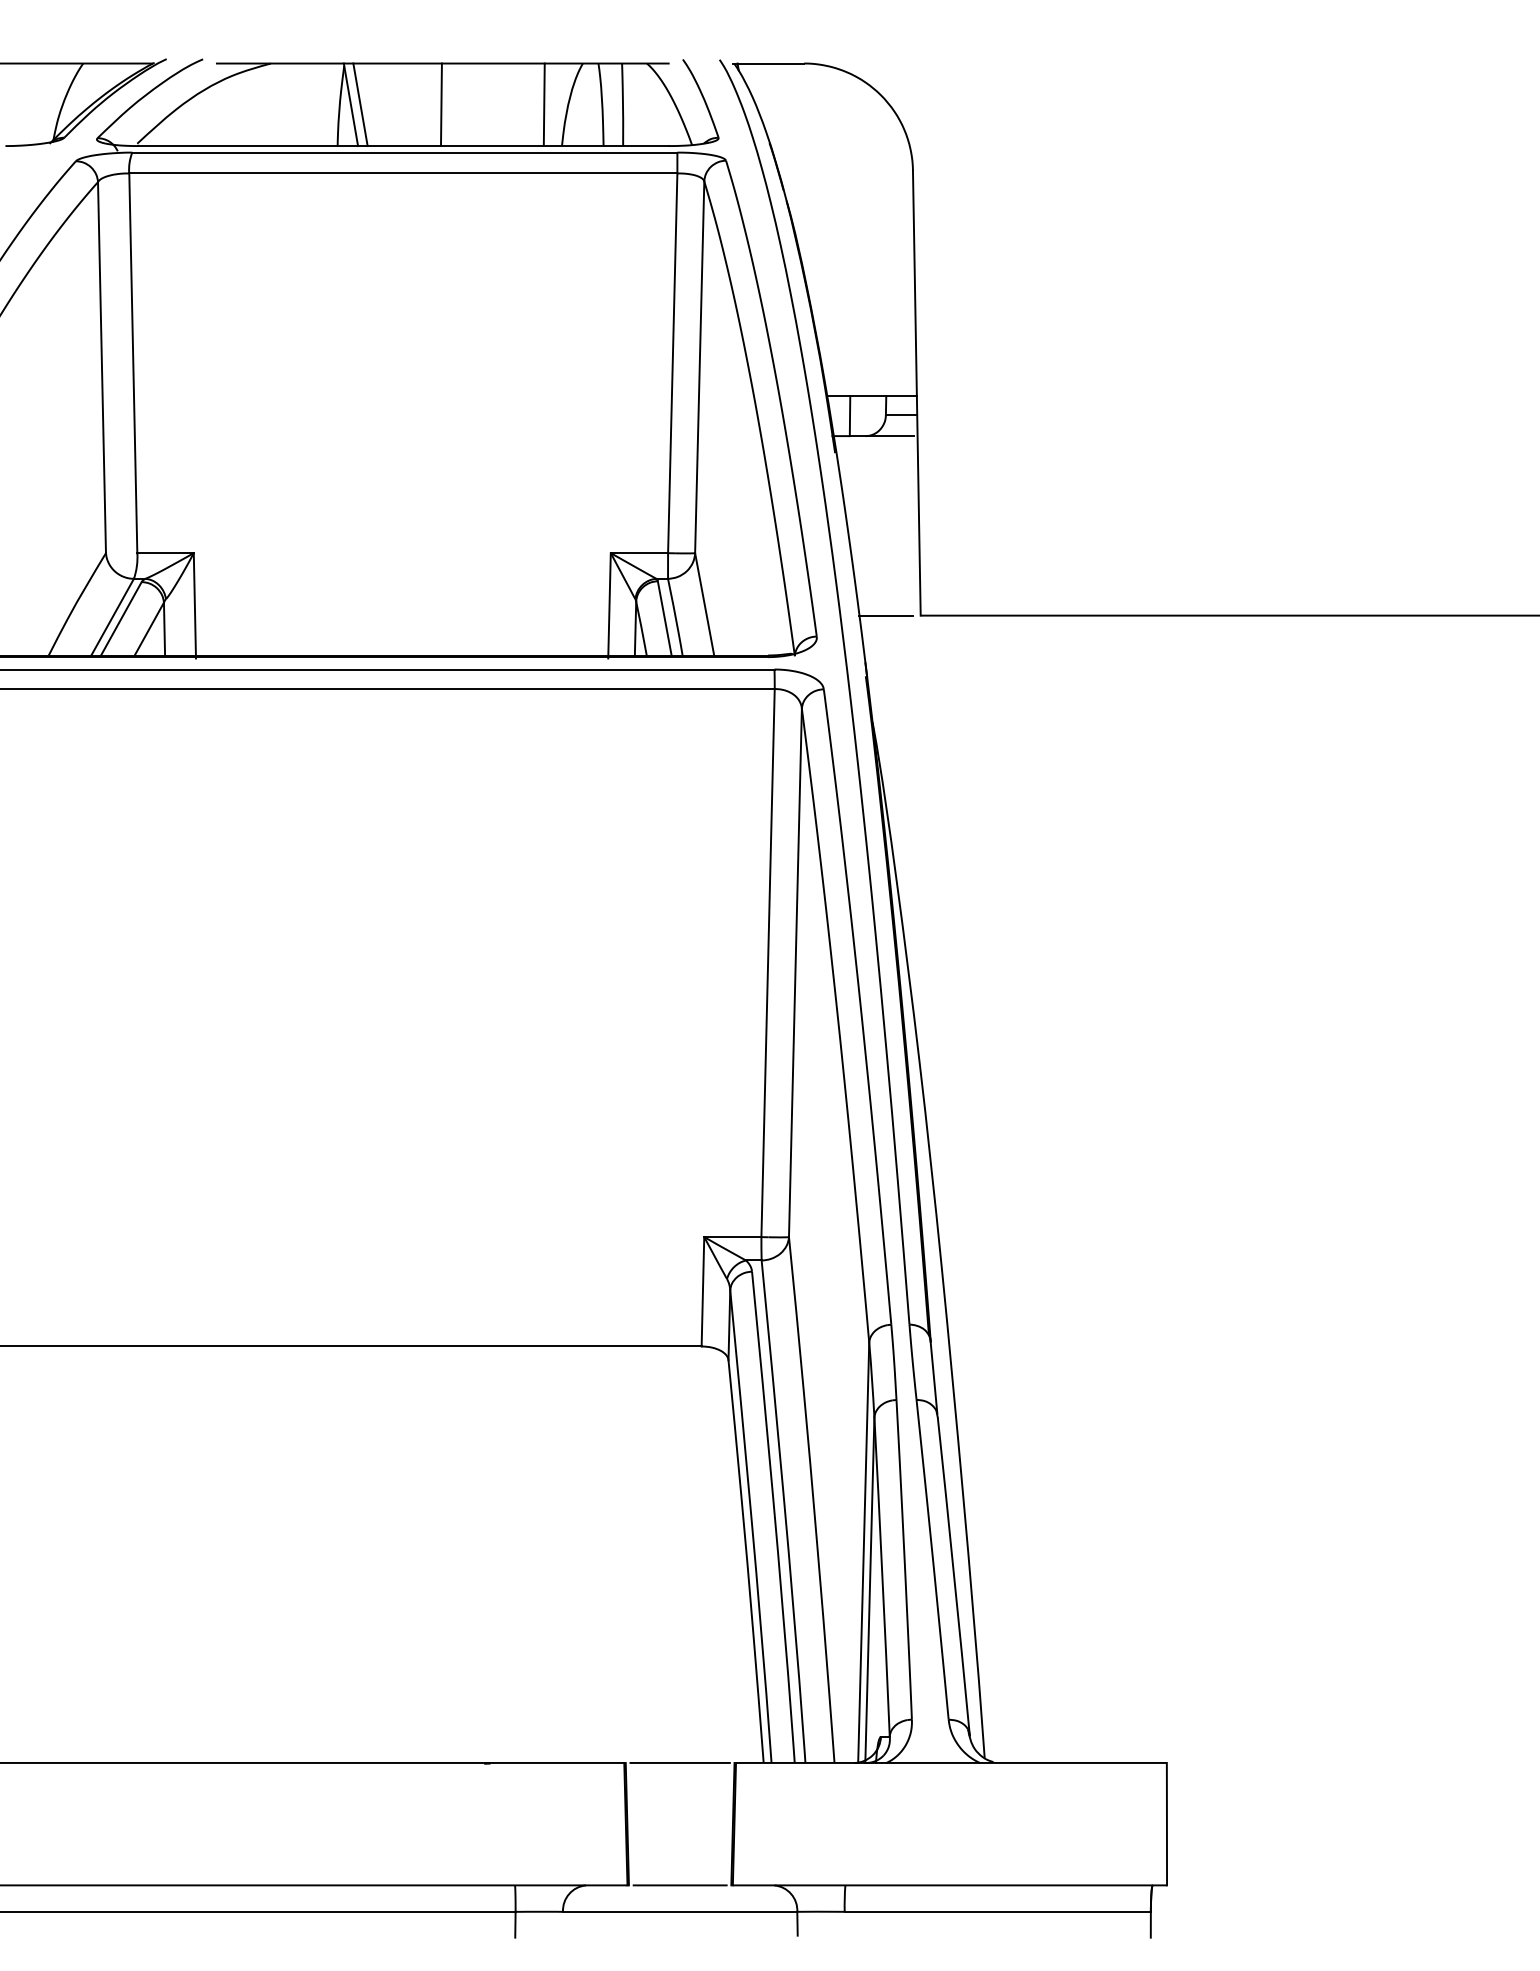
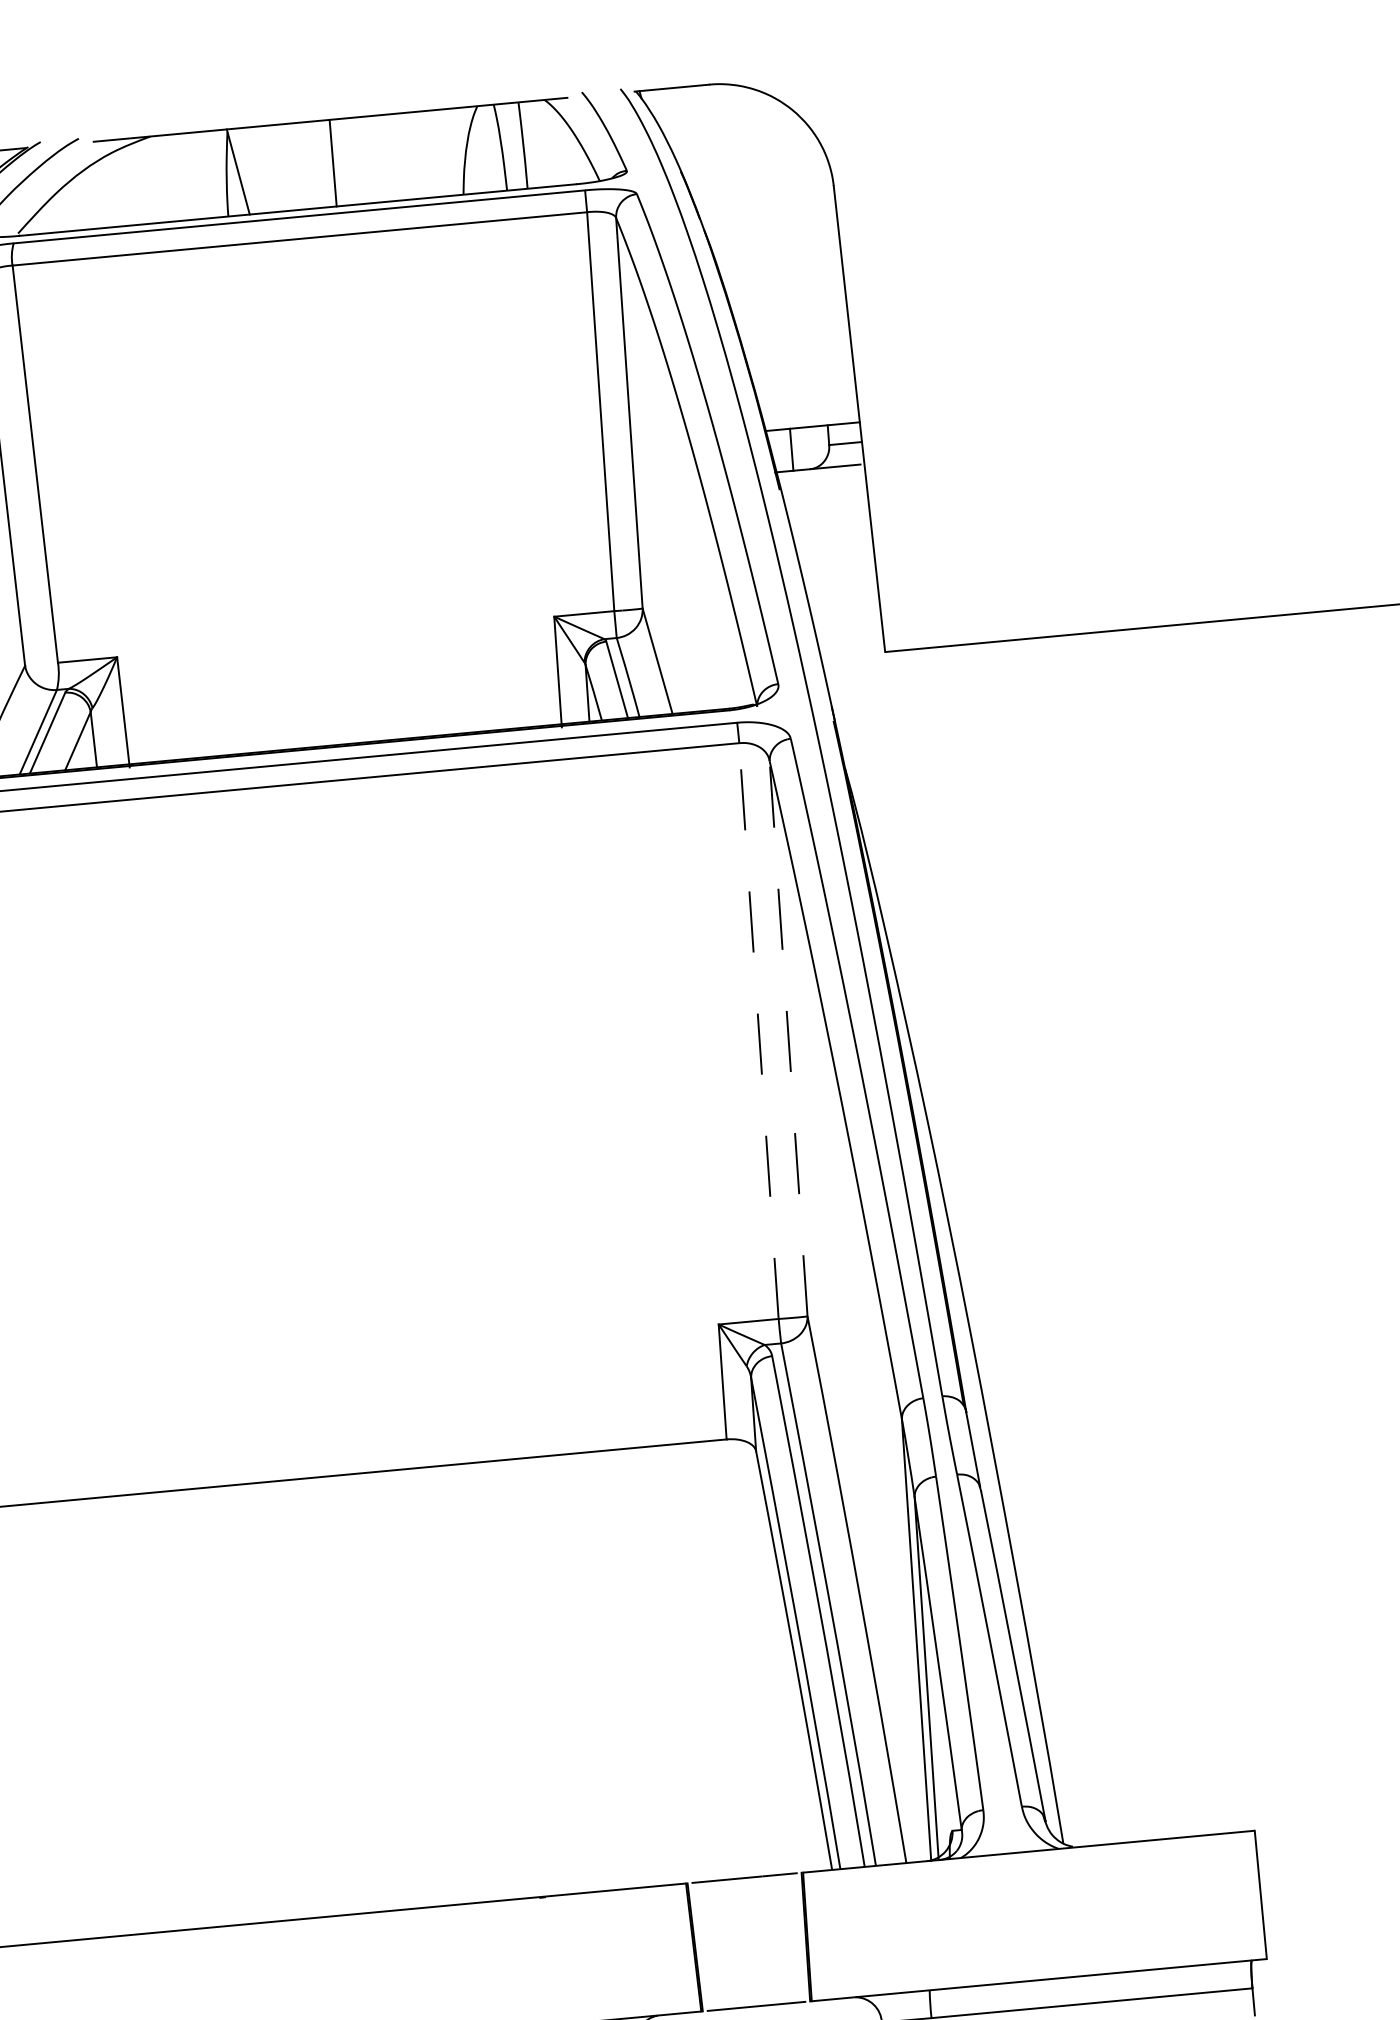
line: (360, 104) -> (248, 170), removed
line: (543, 104) -> (440, 152), removed
line: (886, 615) -> (849, 655), removed
line: (768, 962) -> (759, 1030), solid -> dashed
line: (795, 972) -> (788, 1038), solid -> dashed

